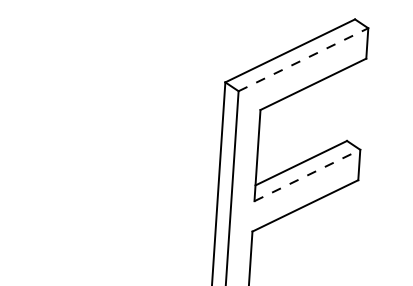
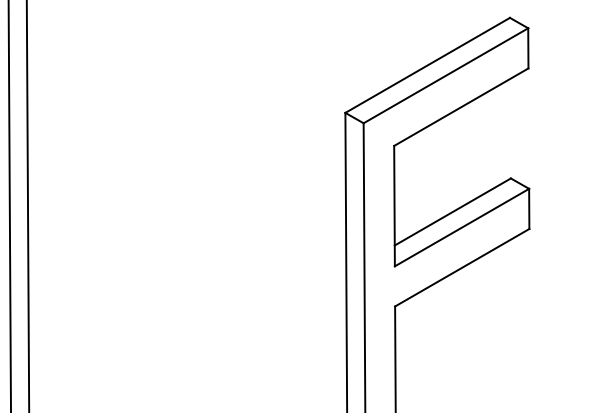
line: (303, 59) -> (446, 75), dashed -> solid
line: (307, 175) -> (462, 227), dashed -> solid

